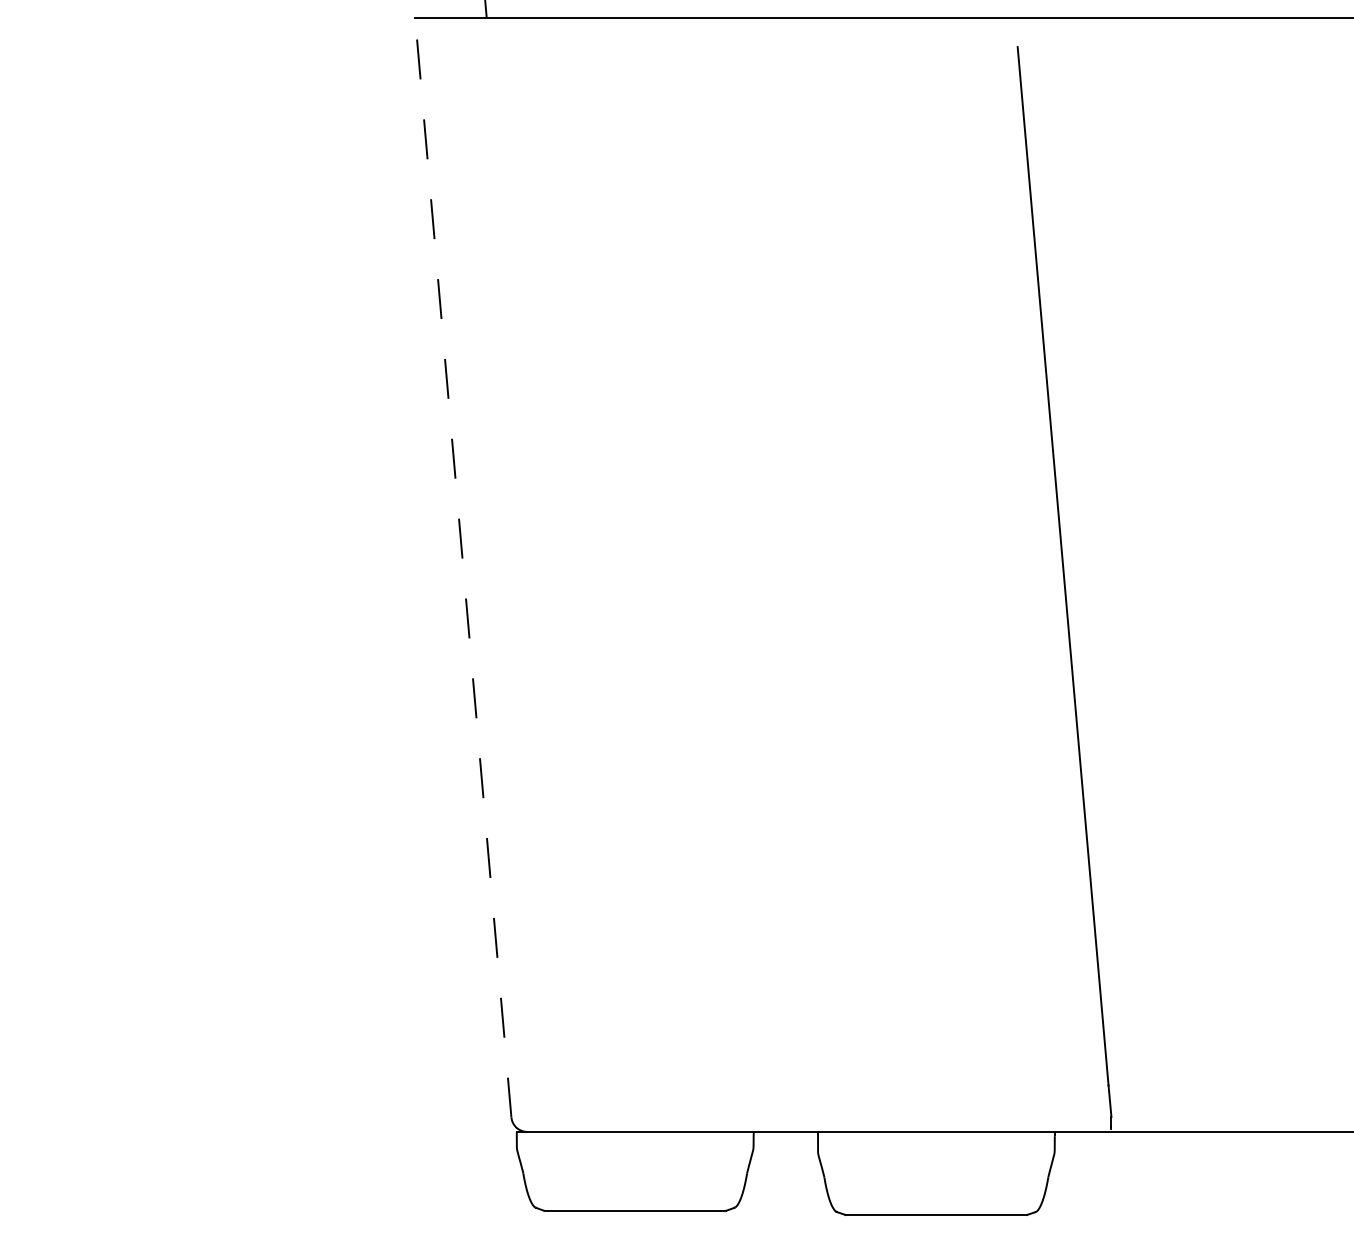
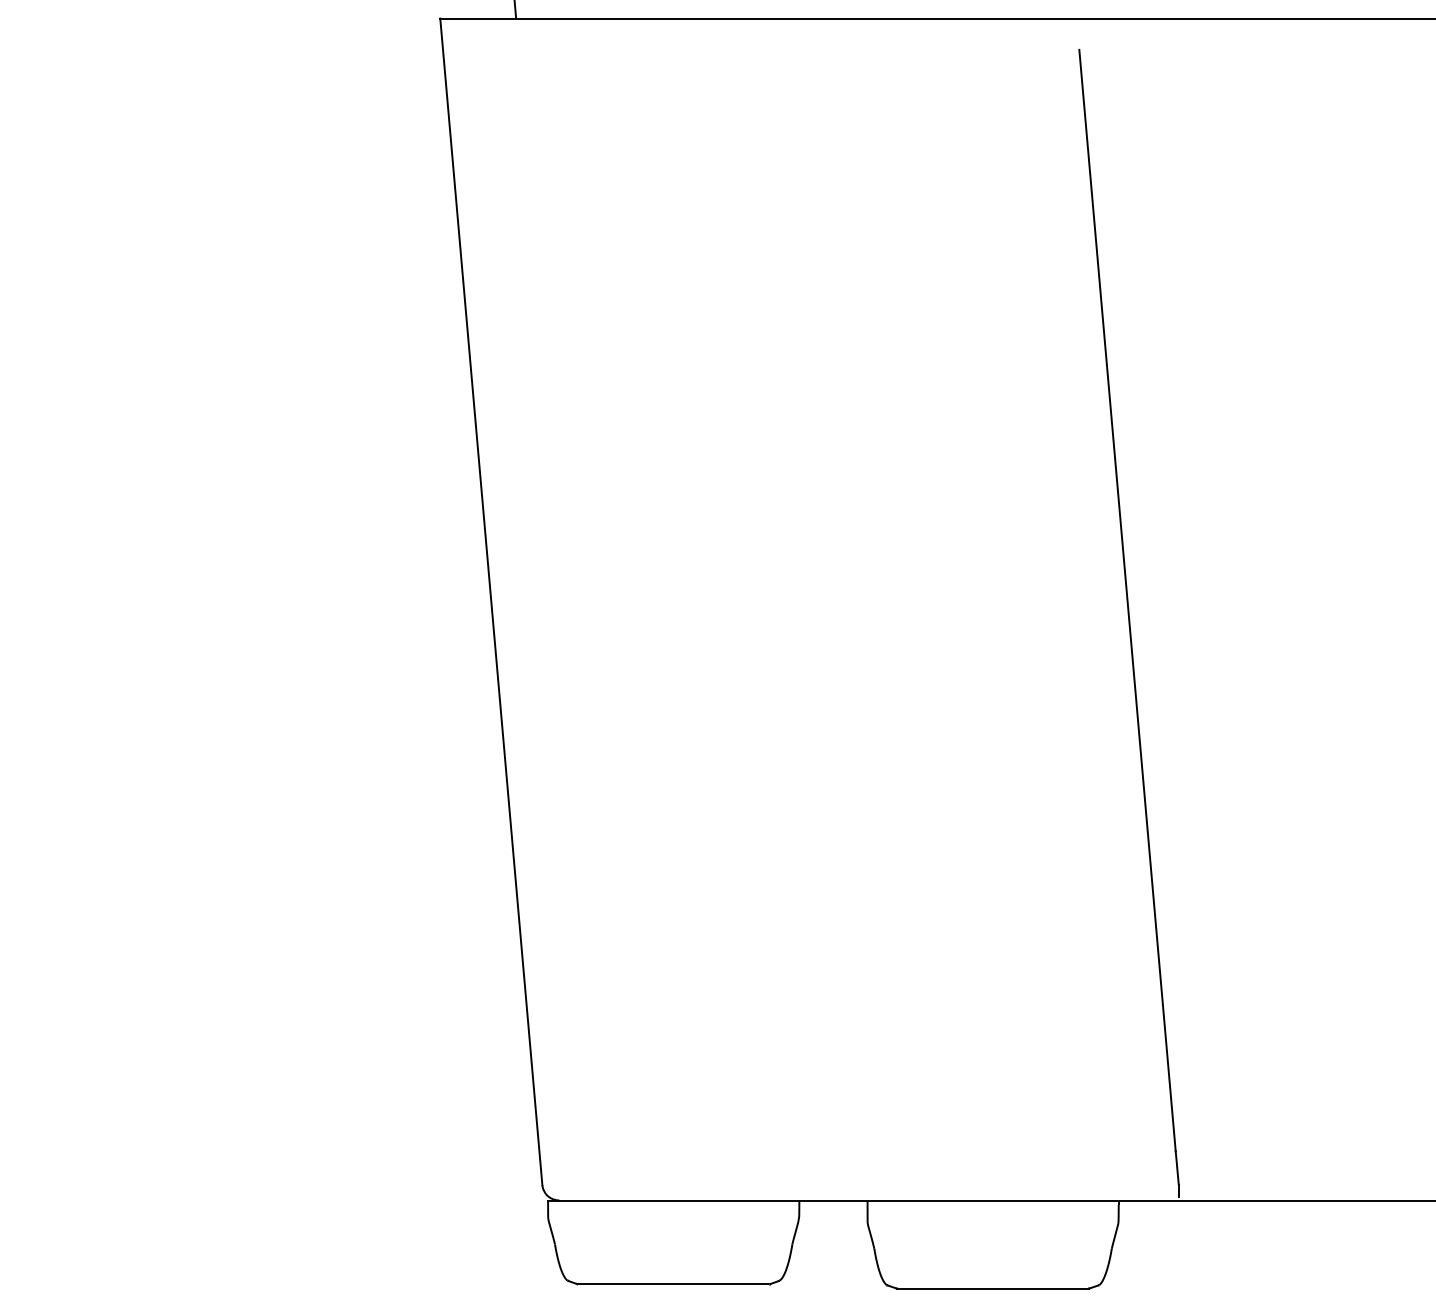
line: (463, 567) -> (491, 601), dashed -> solid

